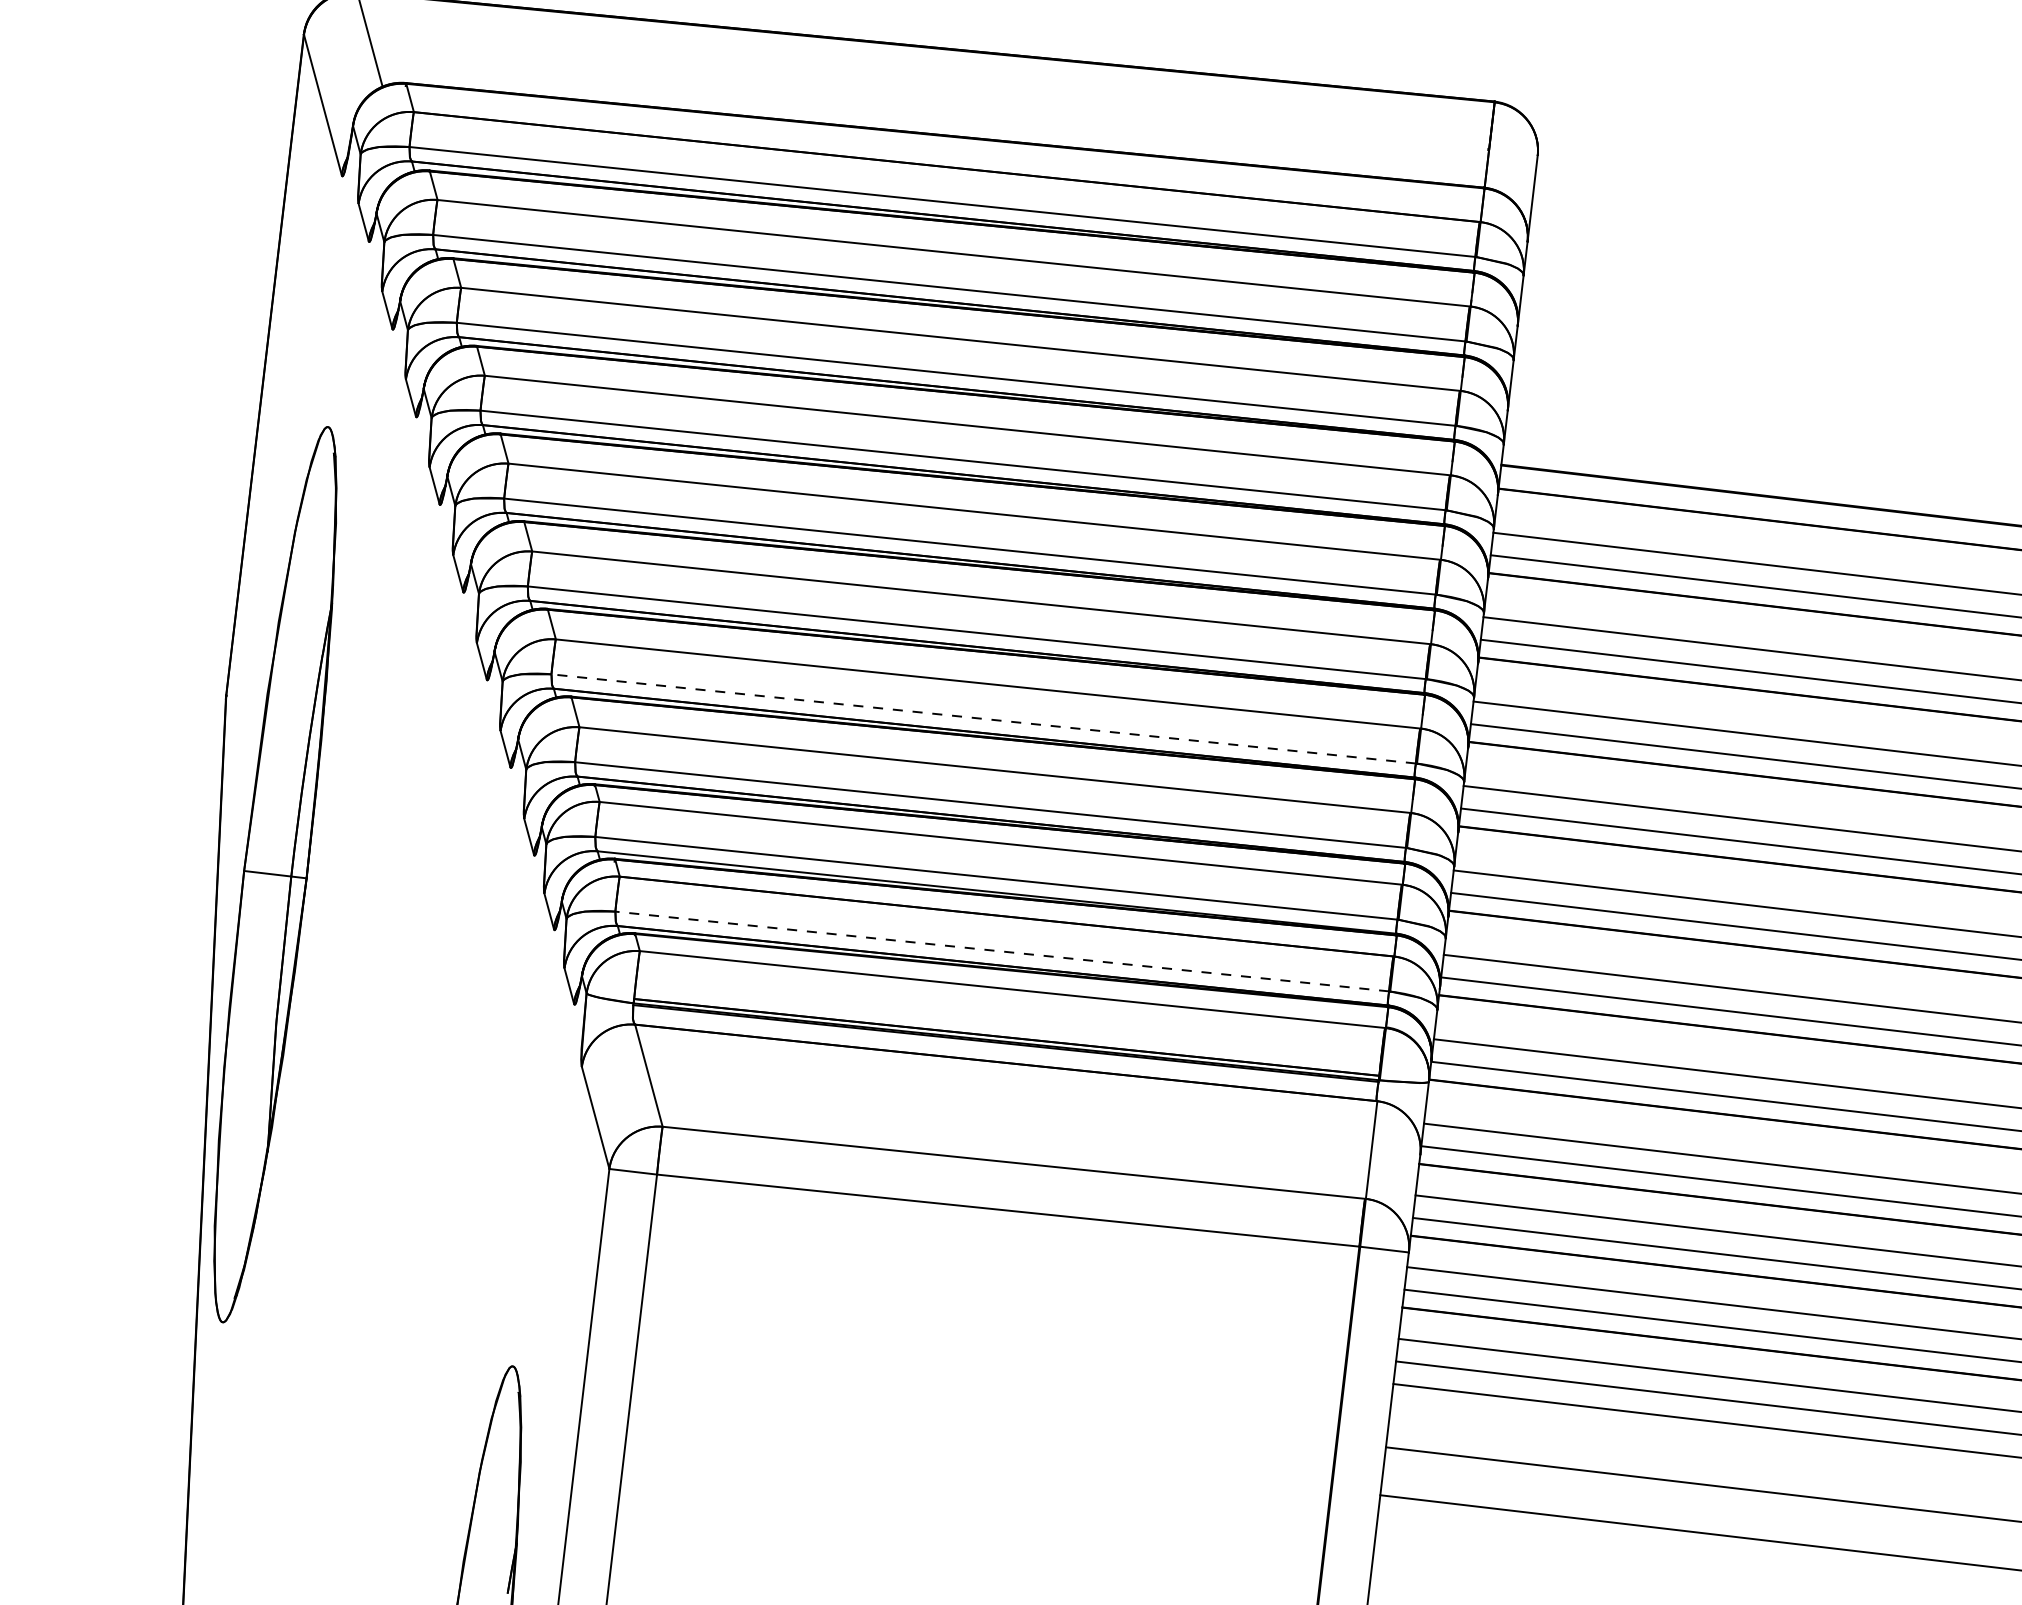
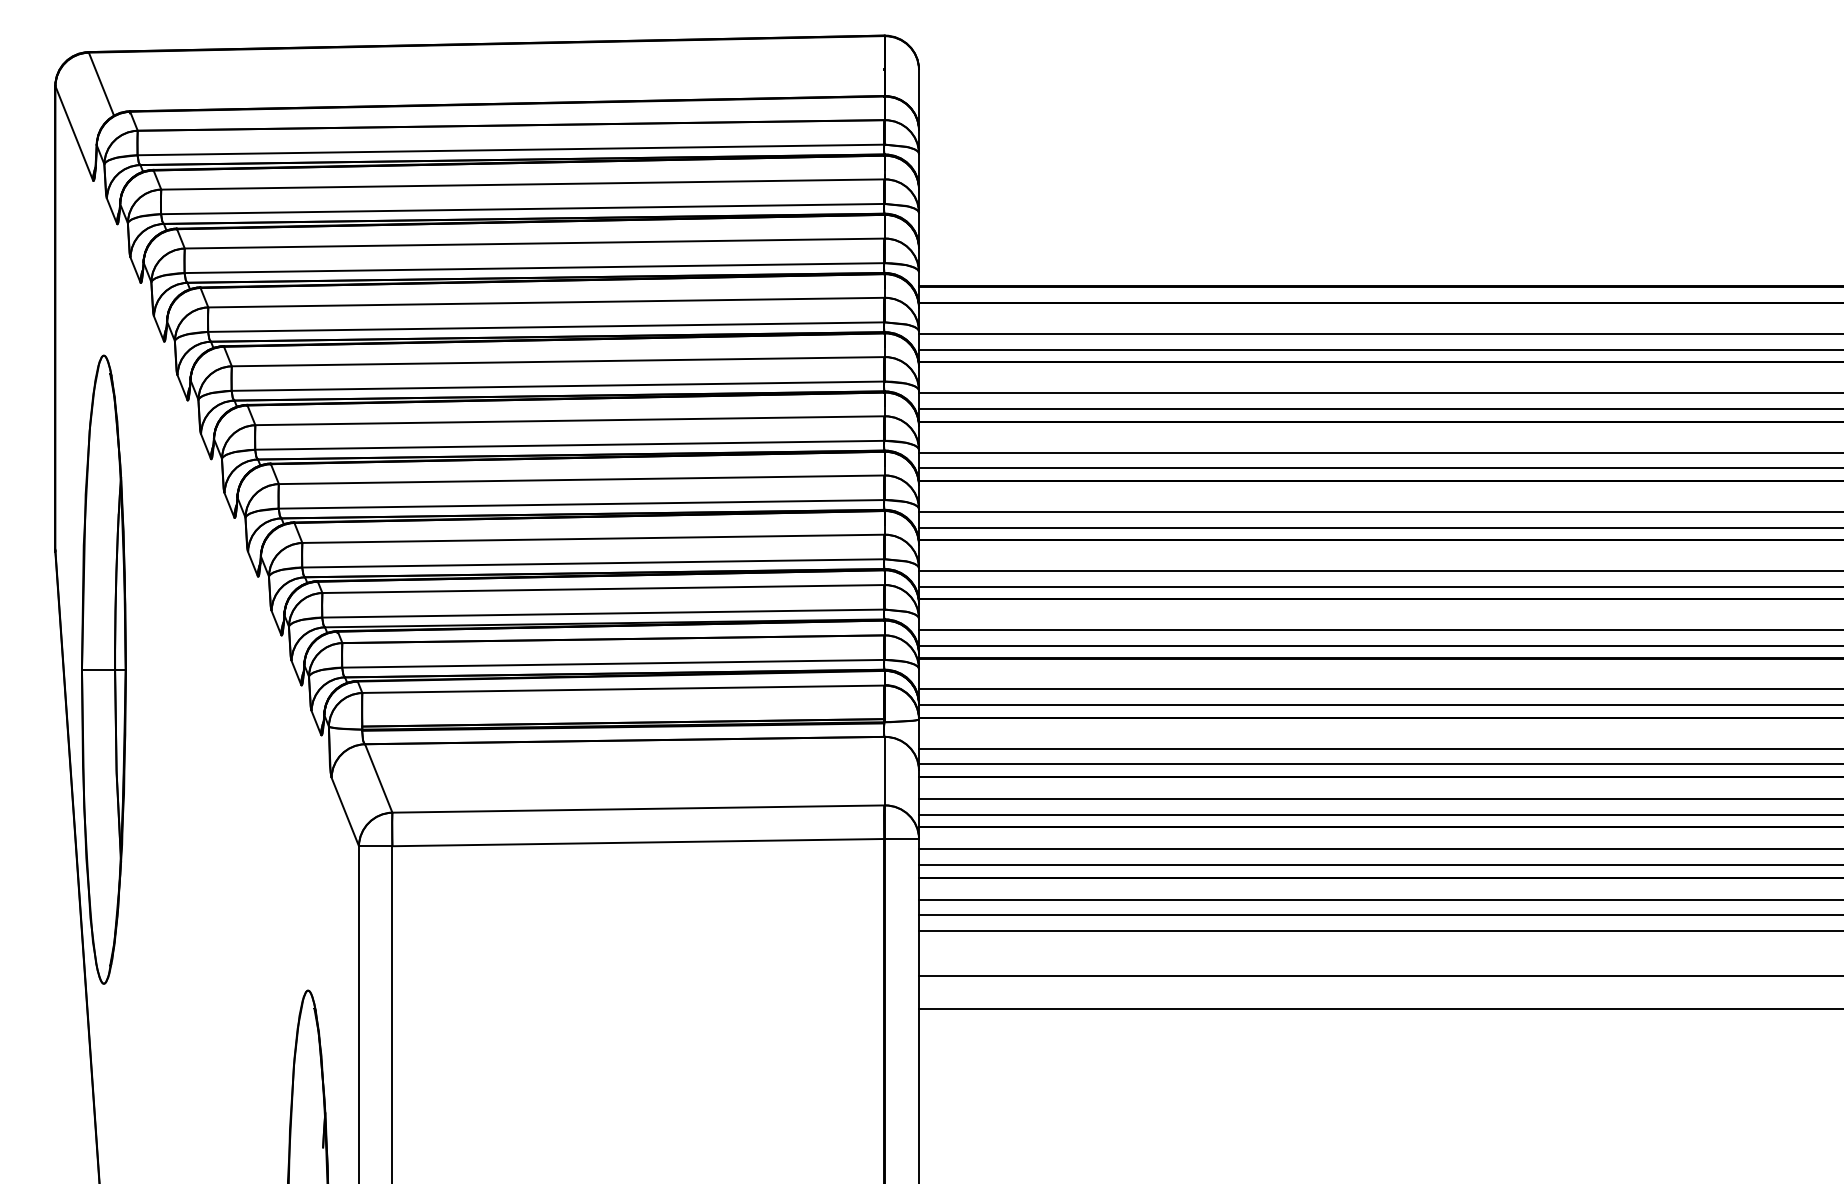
line: (983, 719) -> (581, 504), dashed -> solid
line: (1002, 951) -> (613, 663), dashed -> solid

